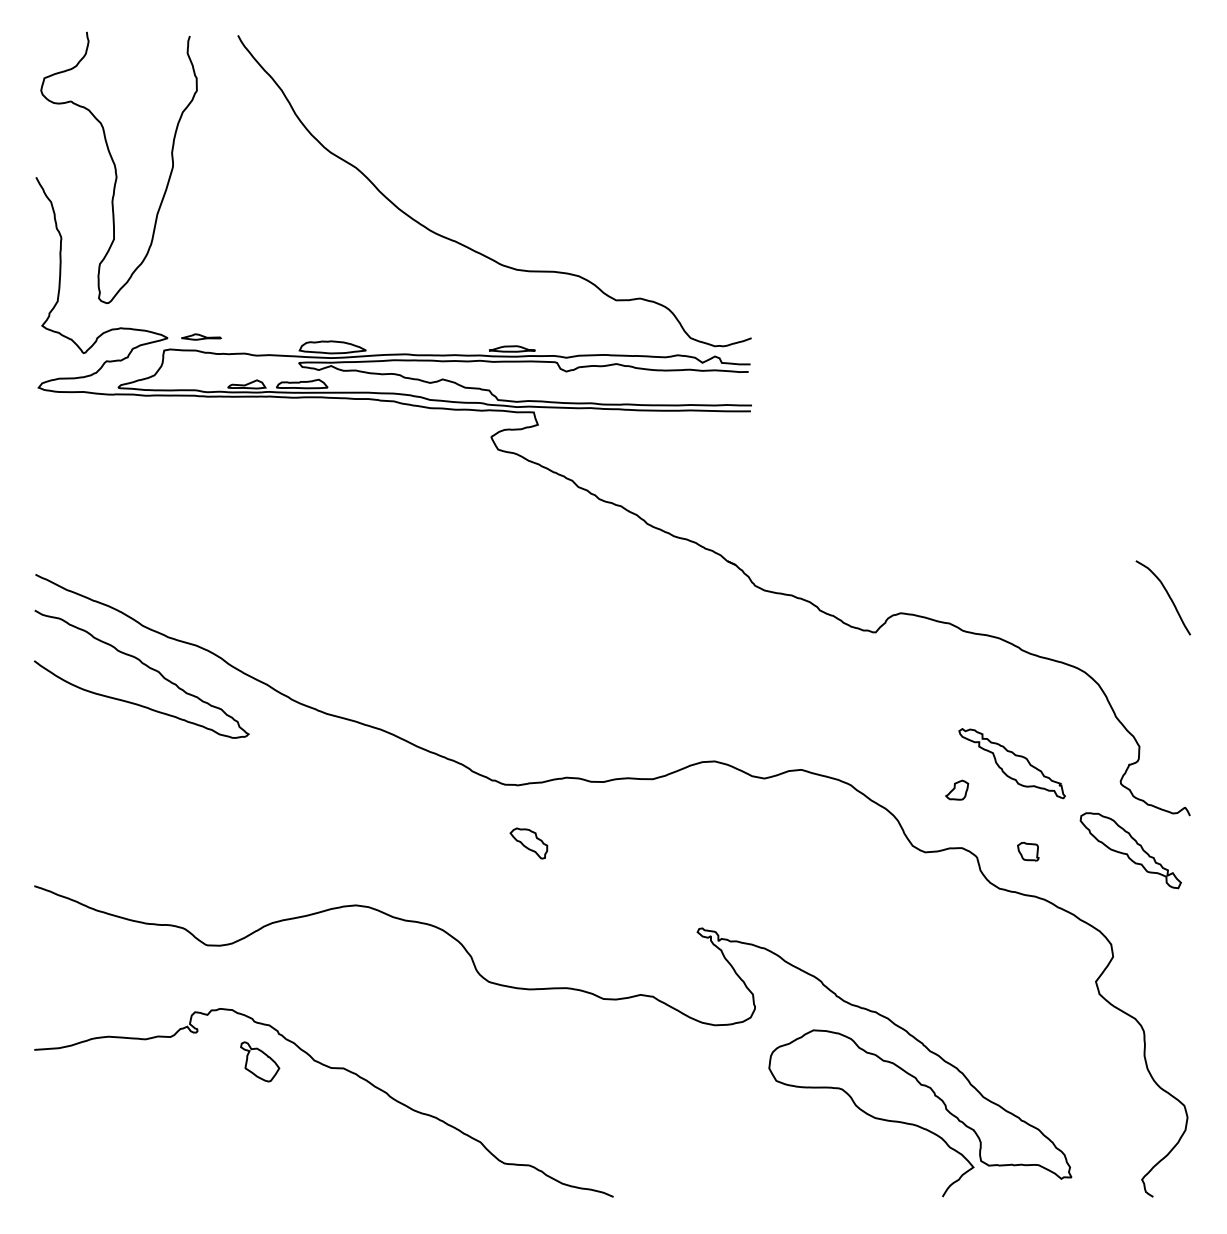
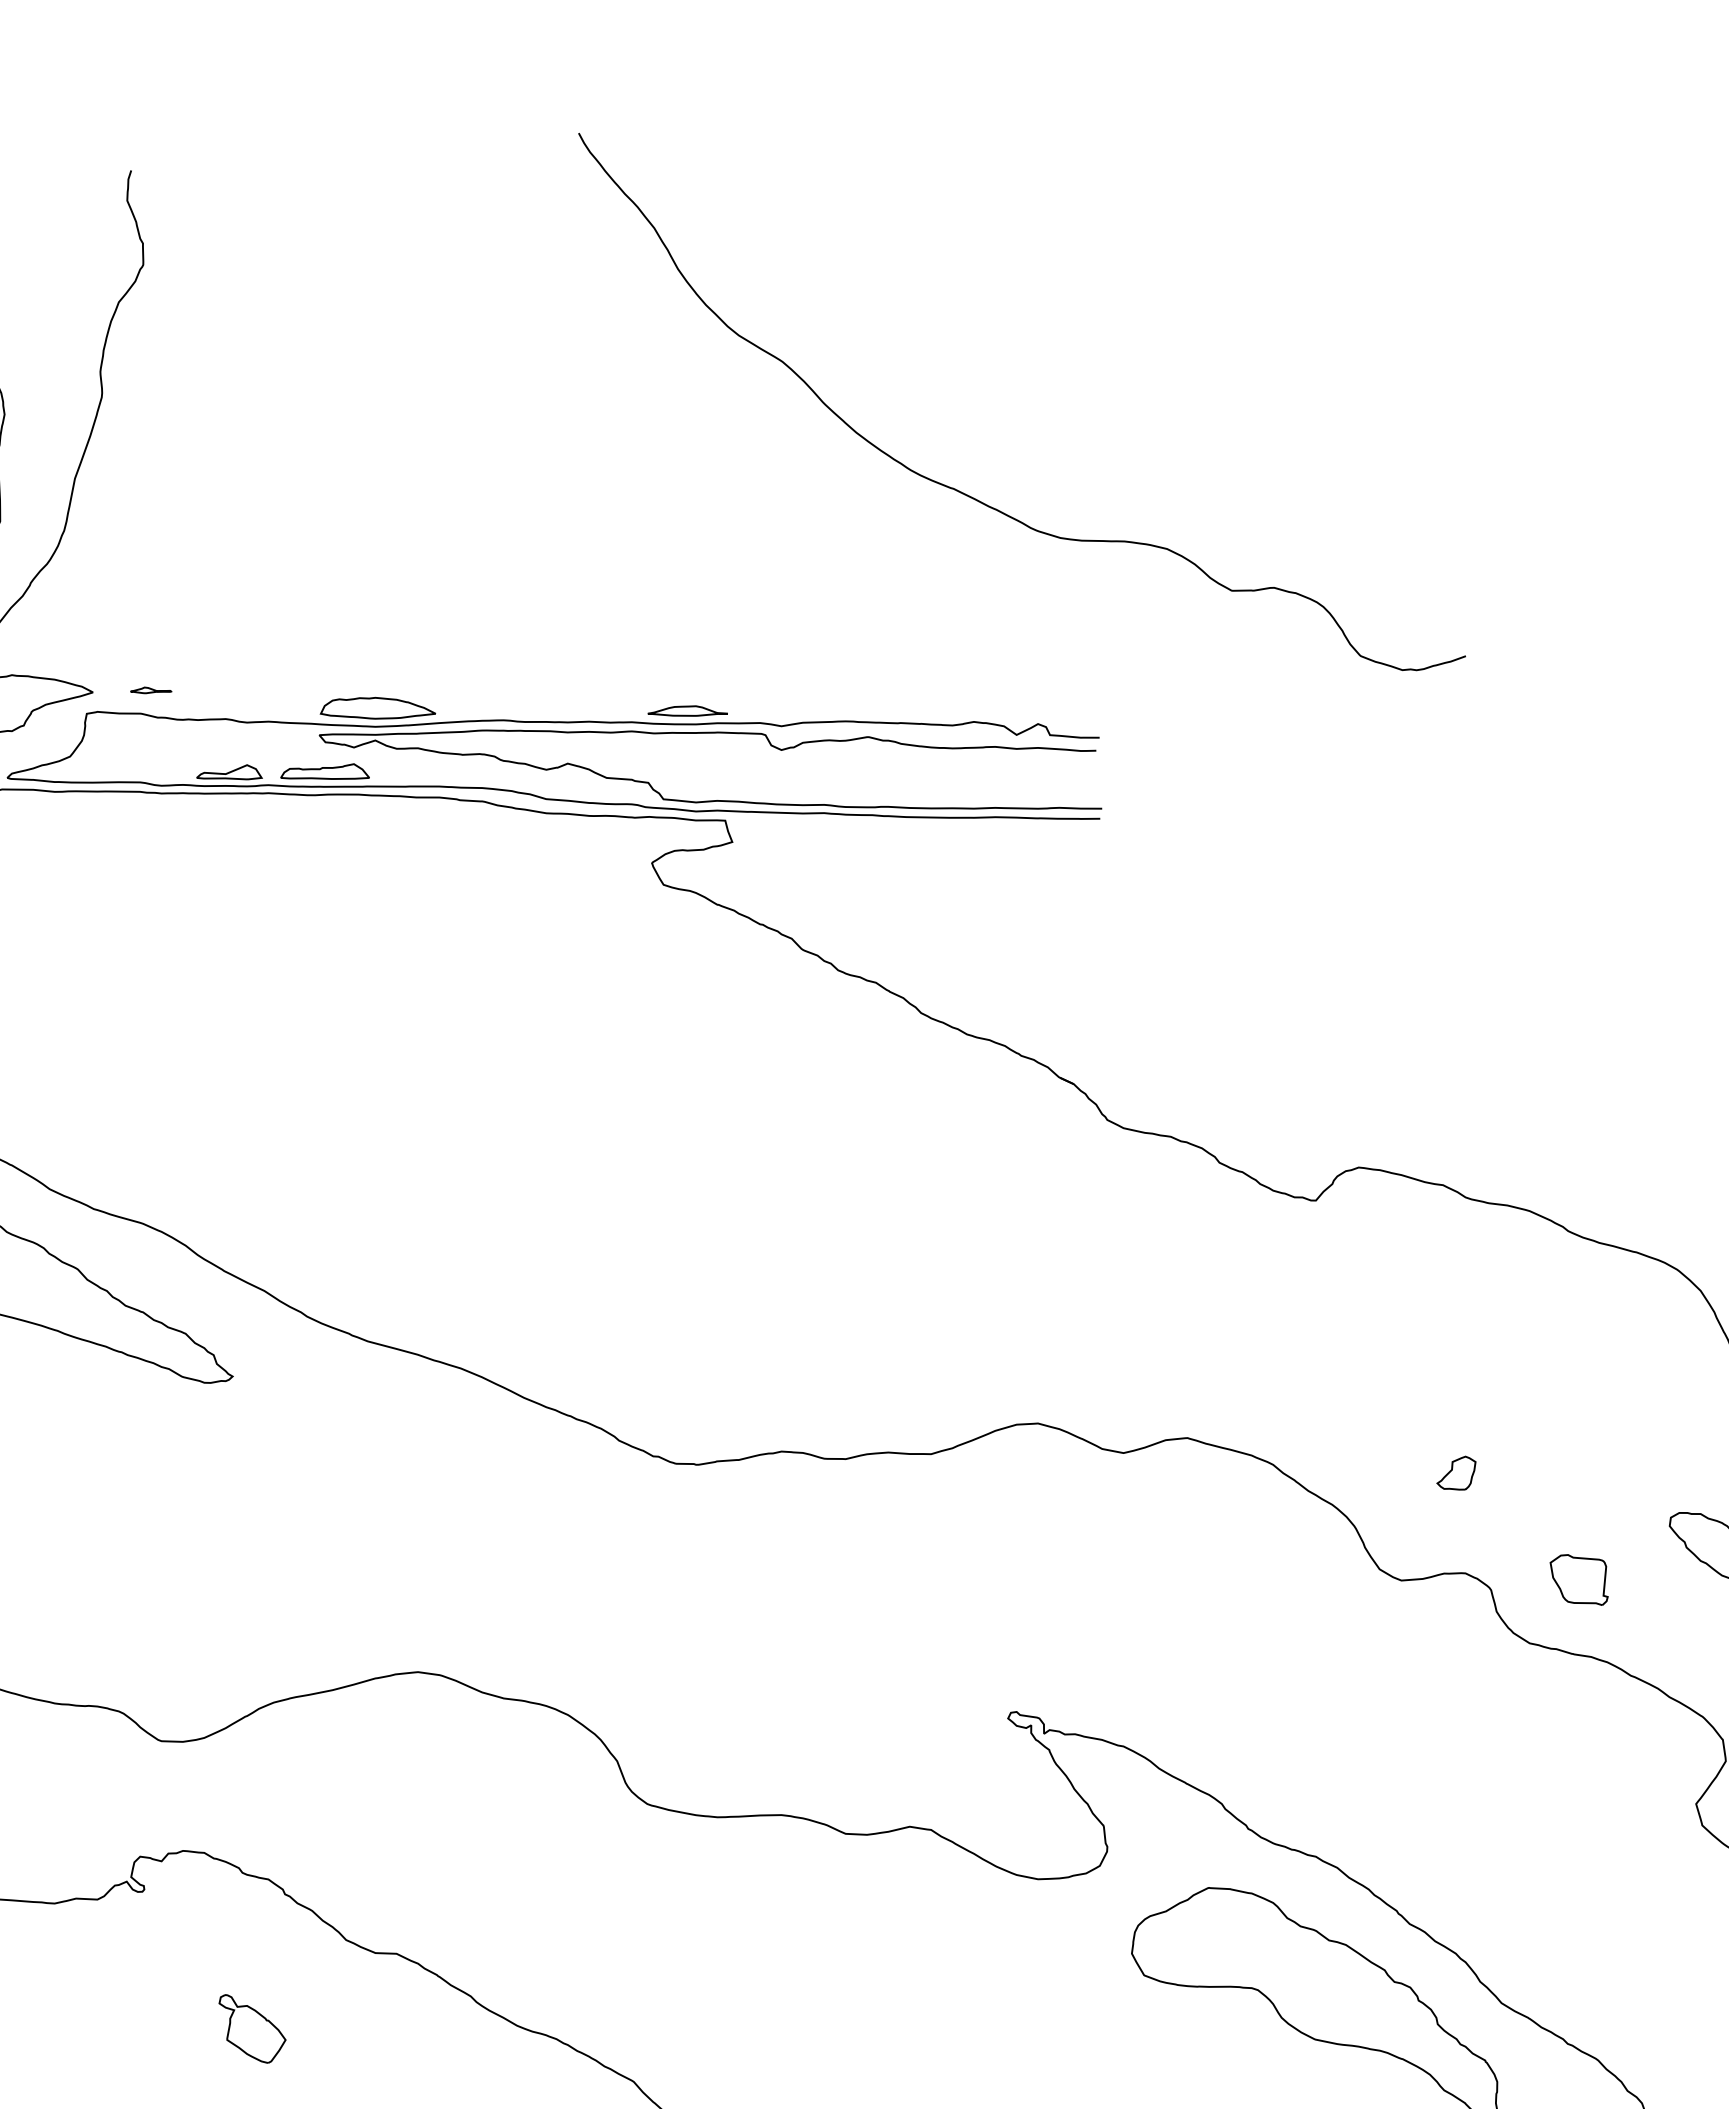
curve: (466, 245) -> (973, 496), moved
part: (201, 336) -> (151, 689), size x0.6
part: (1011, 763) -> (1550, 1427), removed
part: (528, 843) -> (716, 1565), removed
part: (1028, 851) -> (1579, 1579), size x1.6
part: (260, 1061) -> (253, 2028), moved

